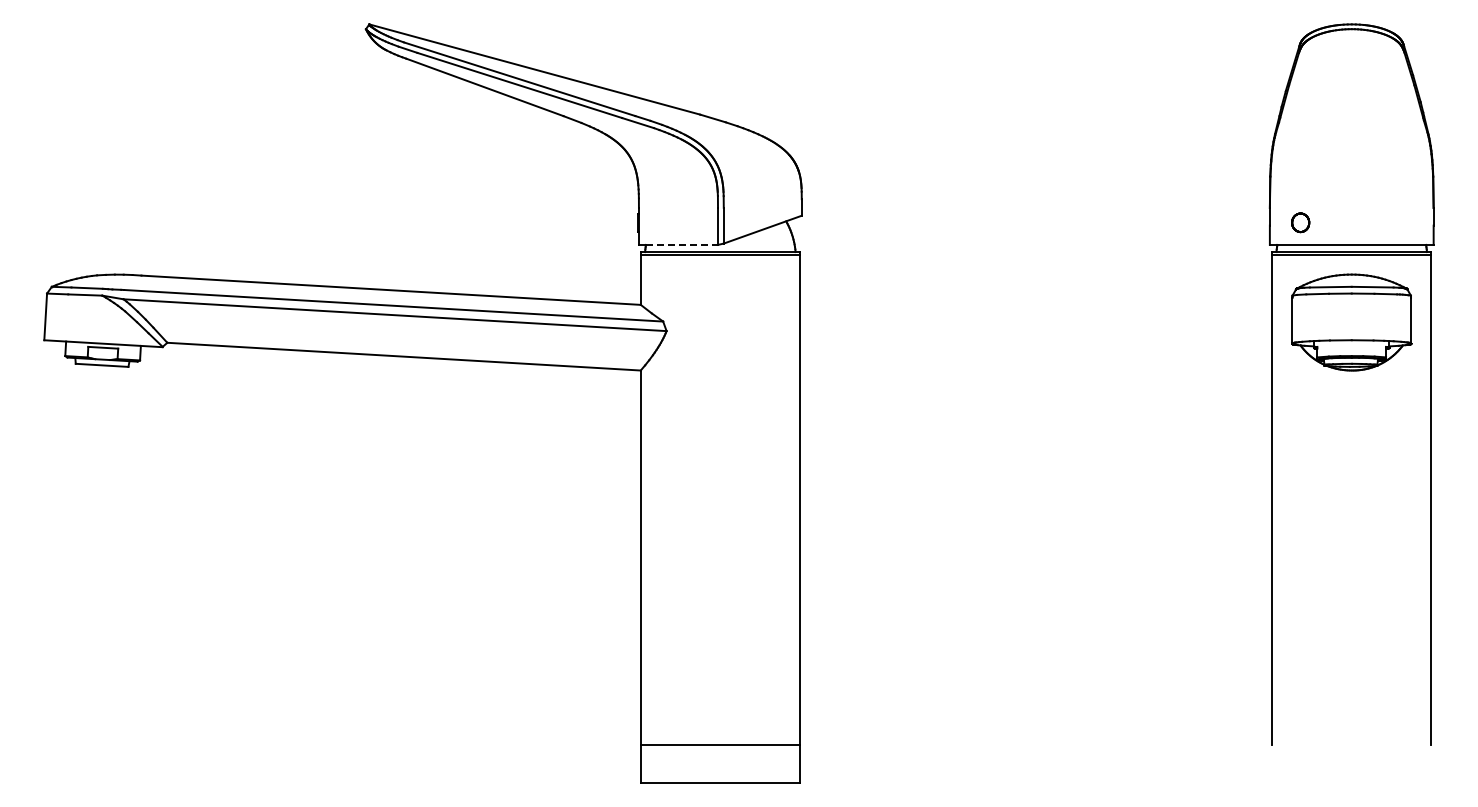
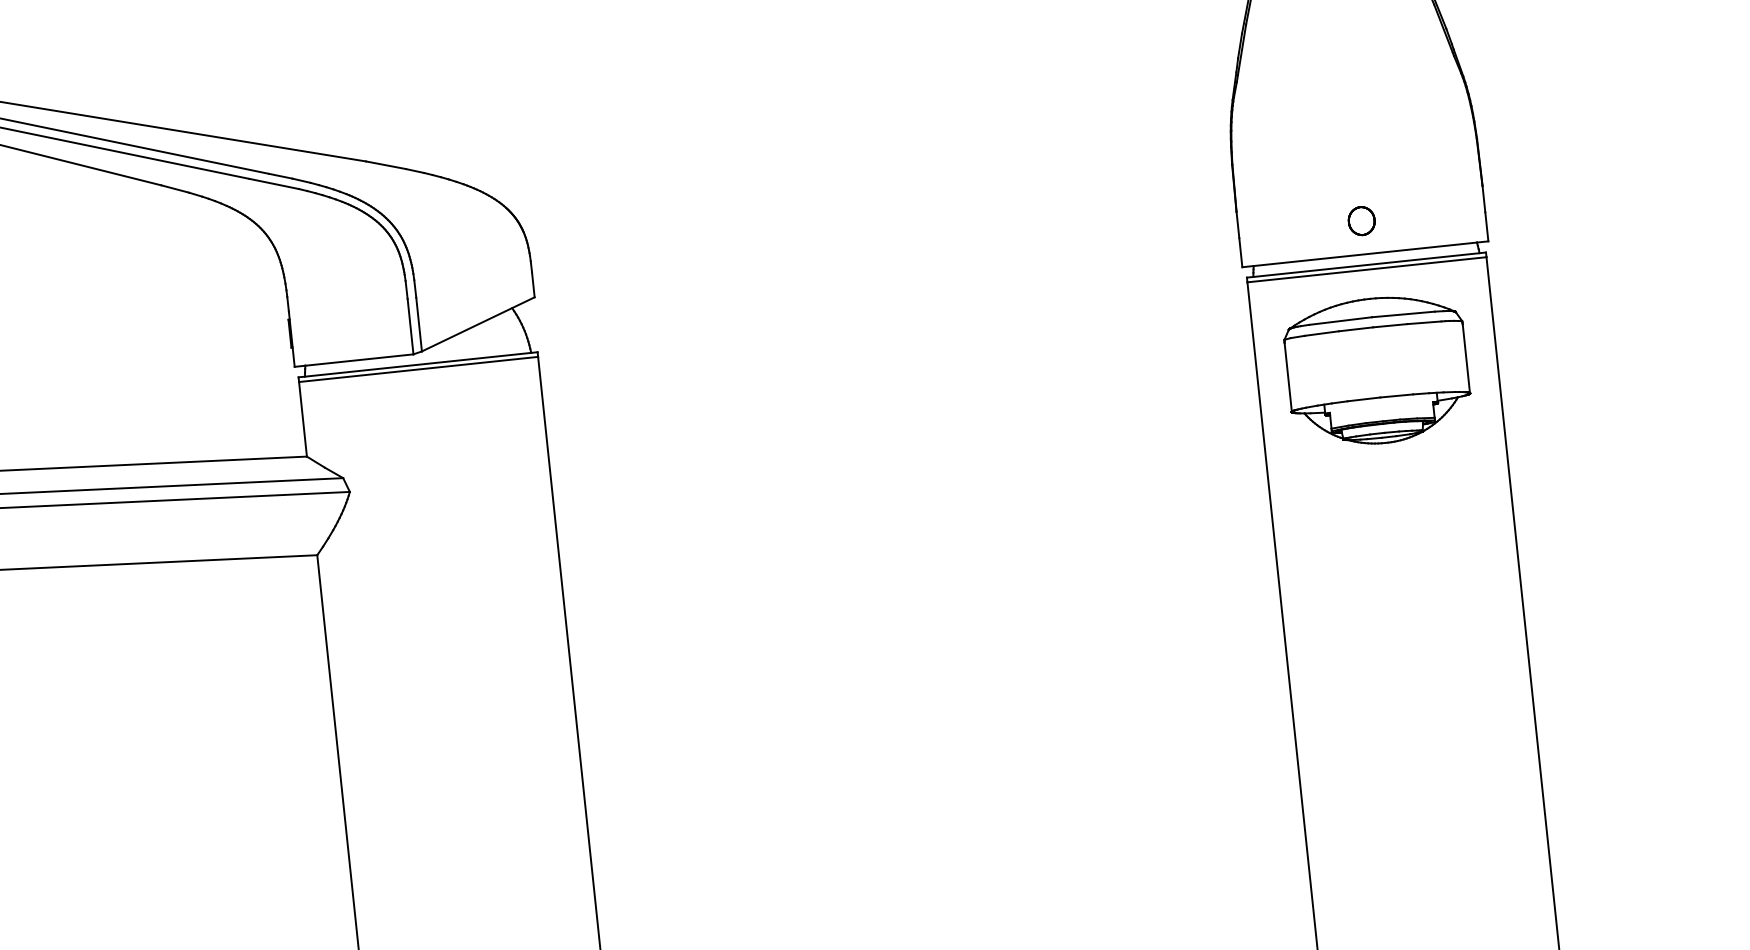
part: (1300, 222) -> (1361, 220), moved
line: (682, 244) -> (360, 359), dashed -> solid

